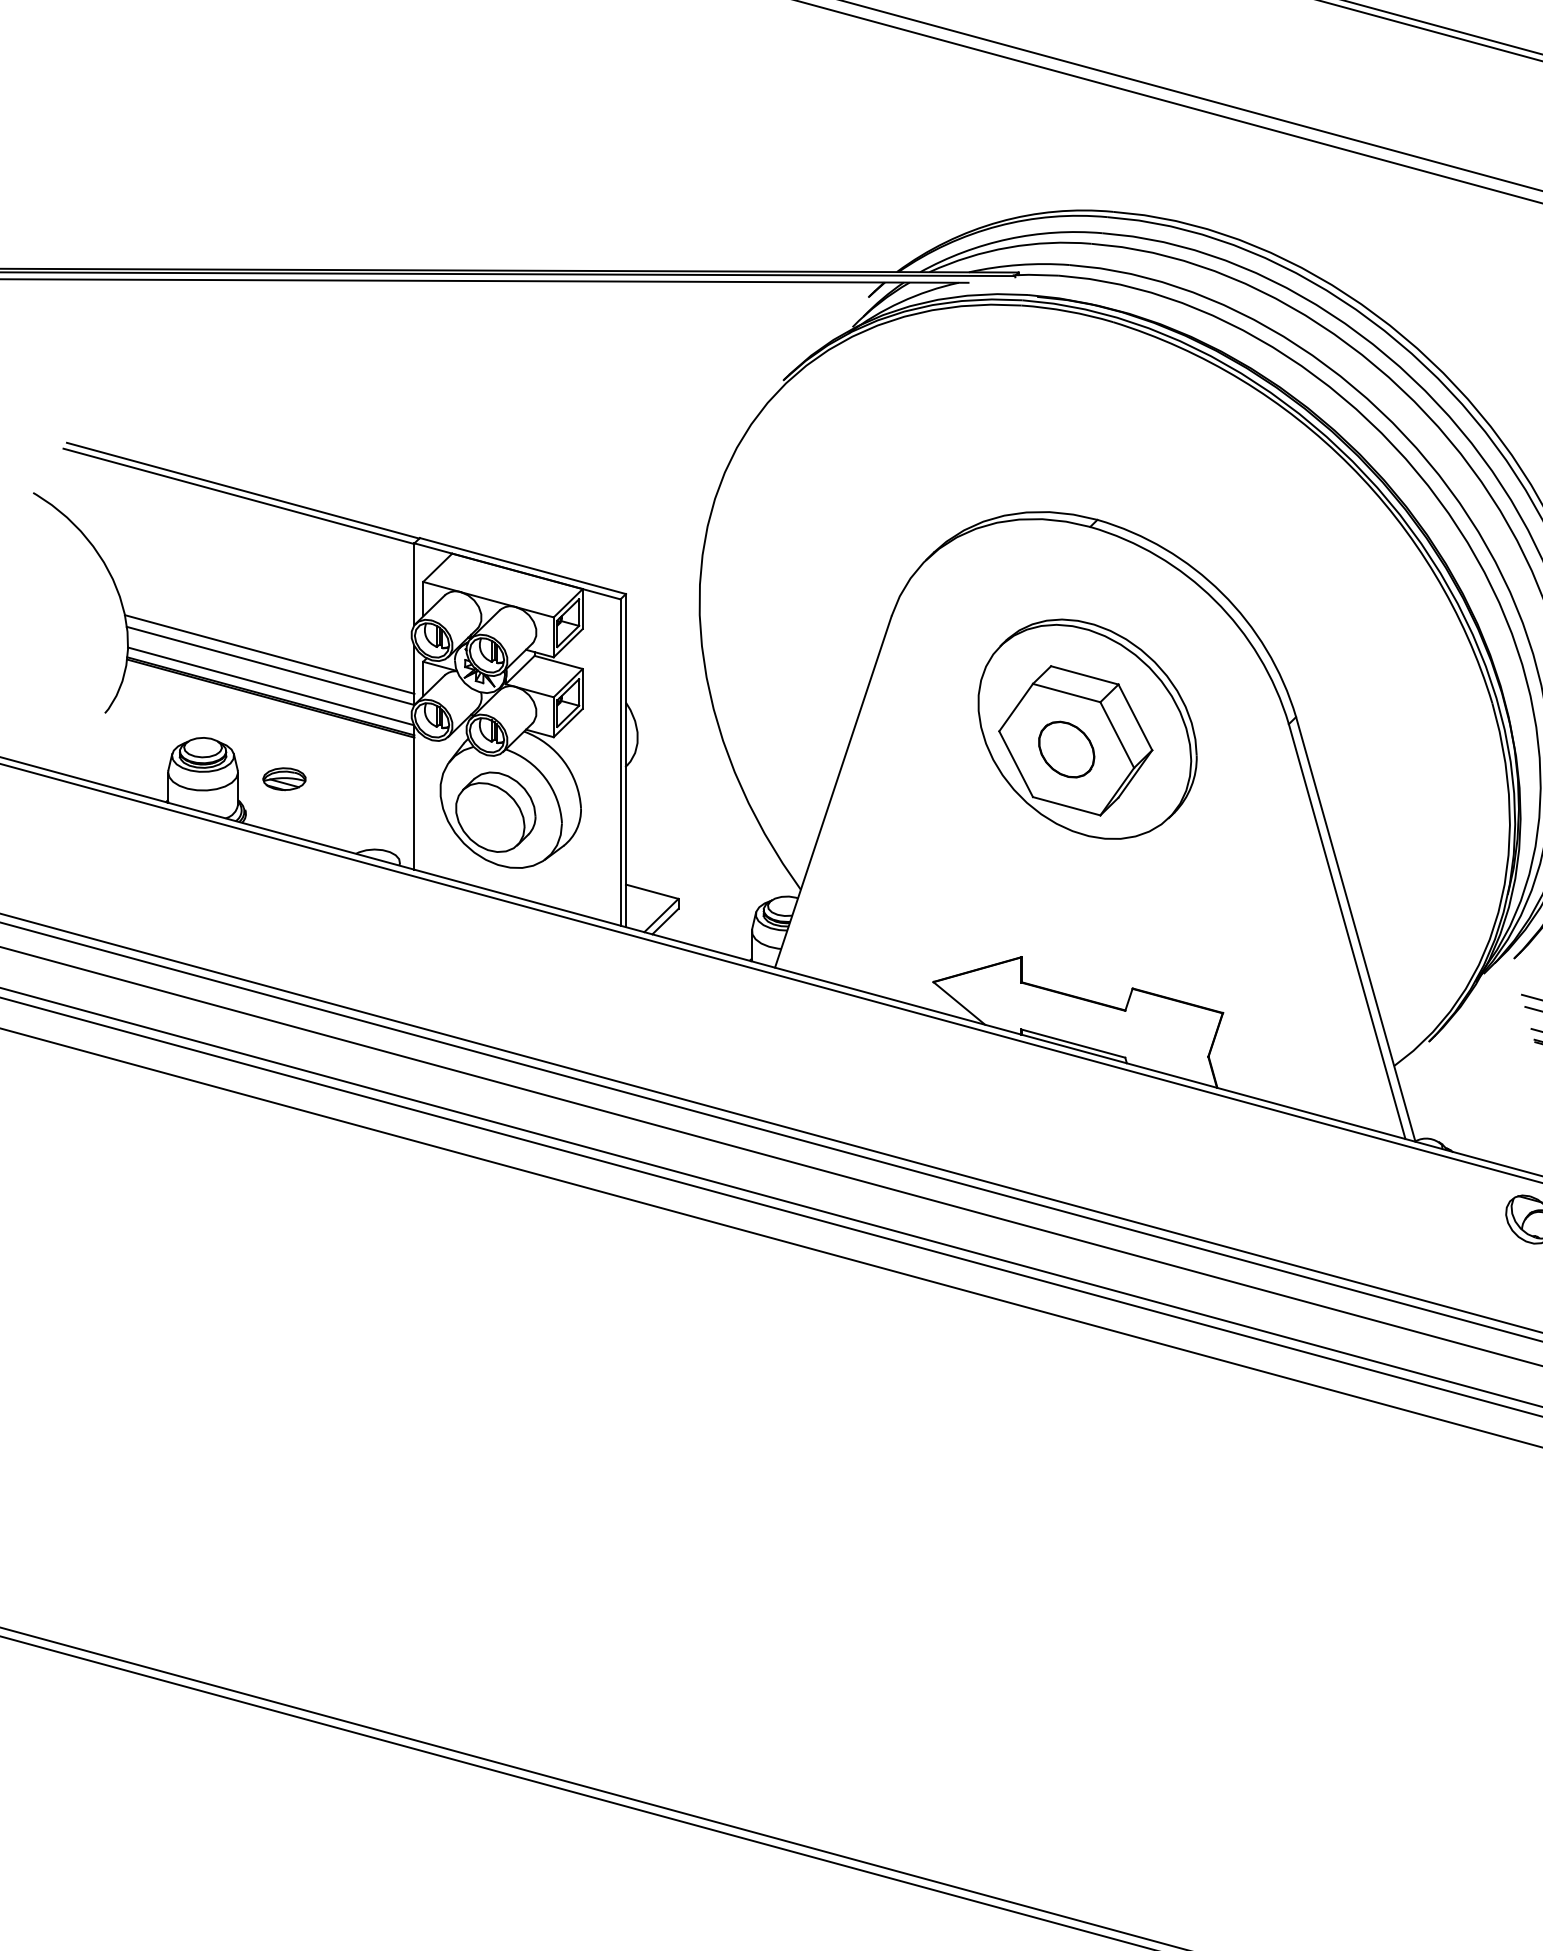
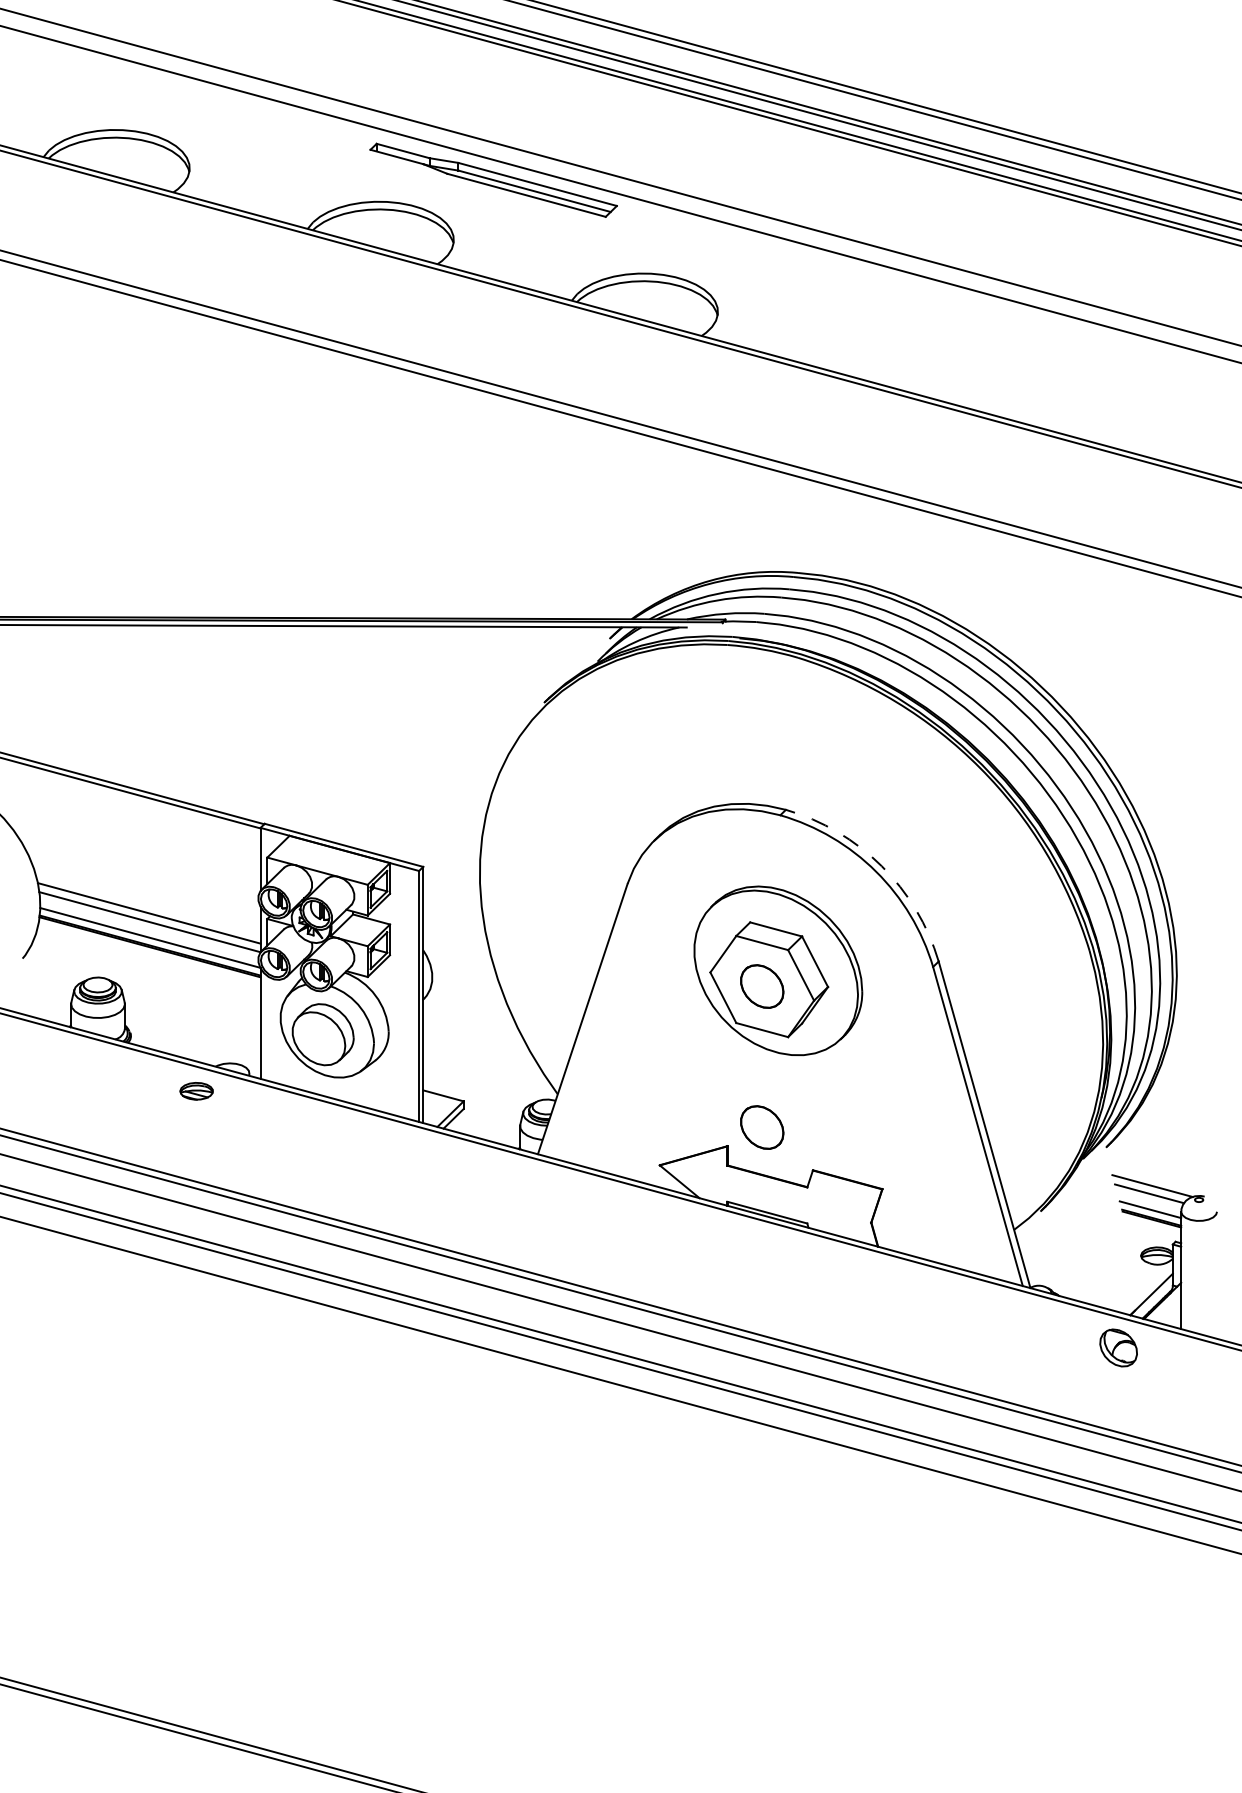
arc: (1221, 593) -> (881, 866), solid -> dashed
part: (284, 779) -> (196, 1091), moved
part: (1067, 932) -> (762, 1127), added

